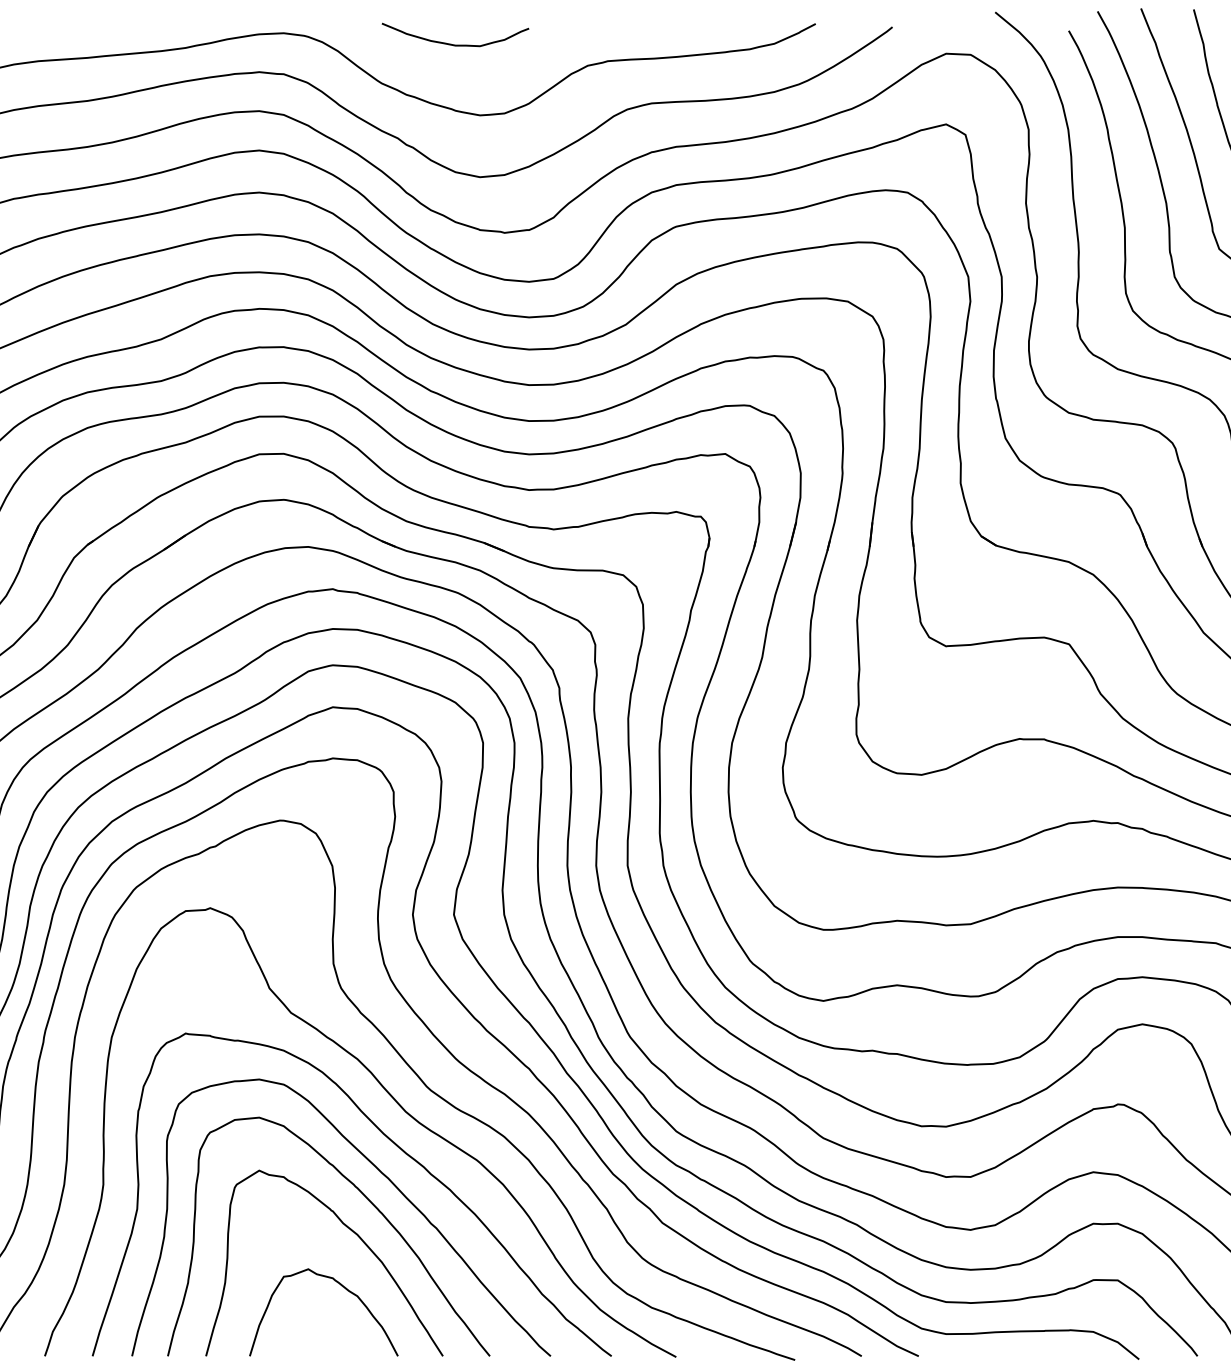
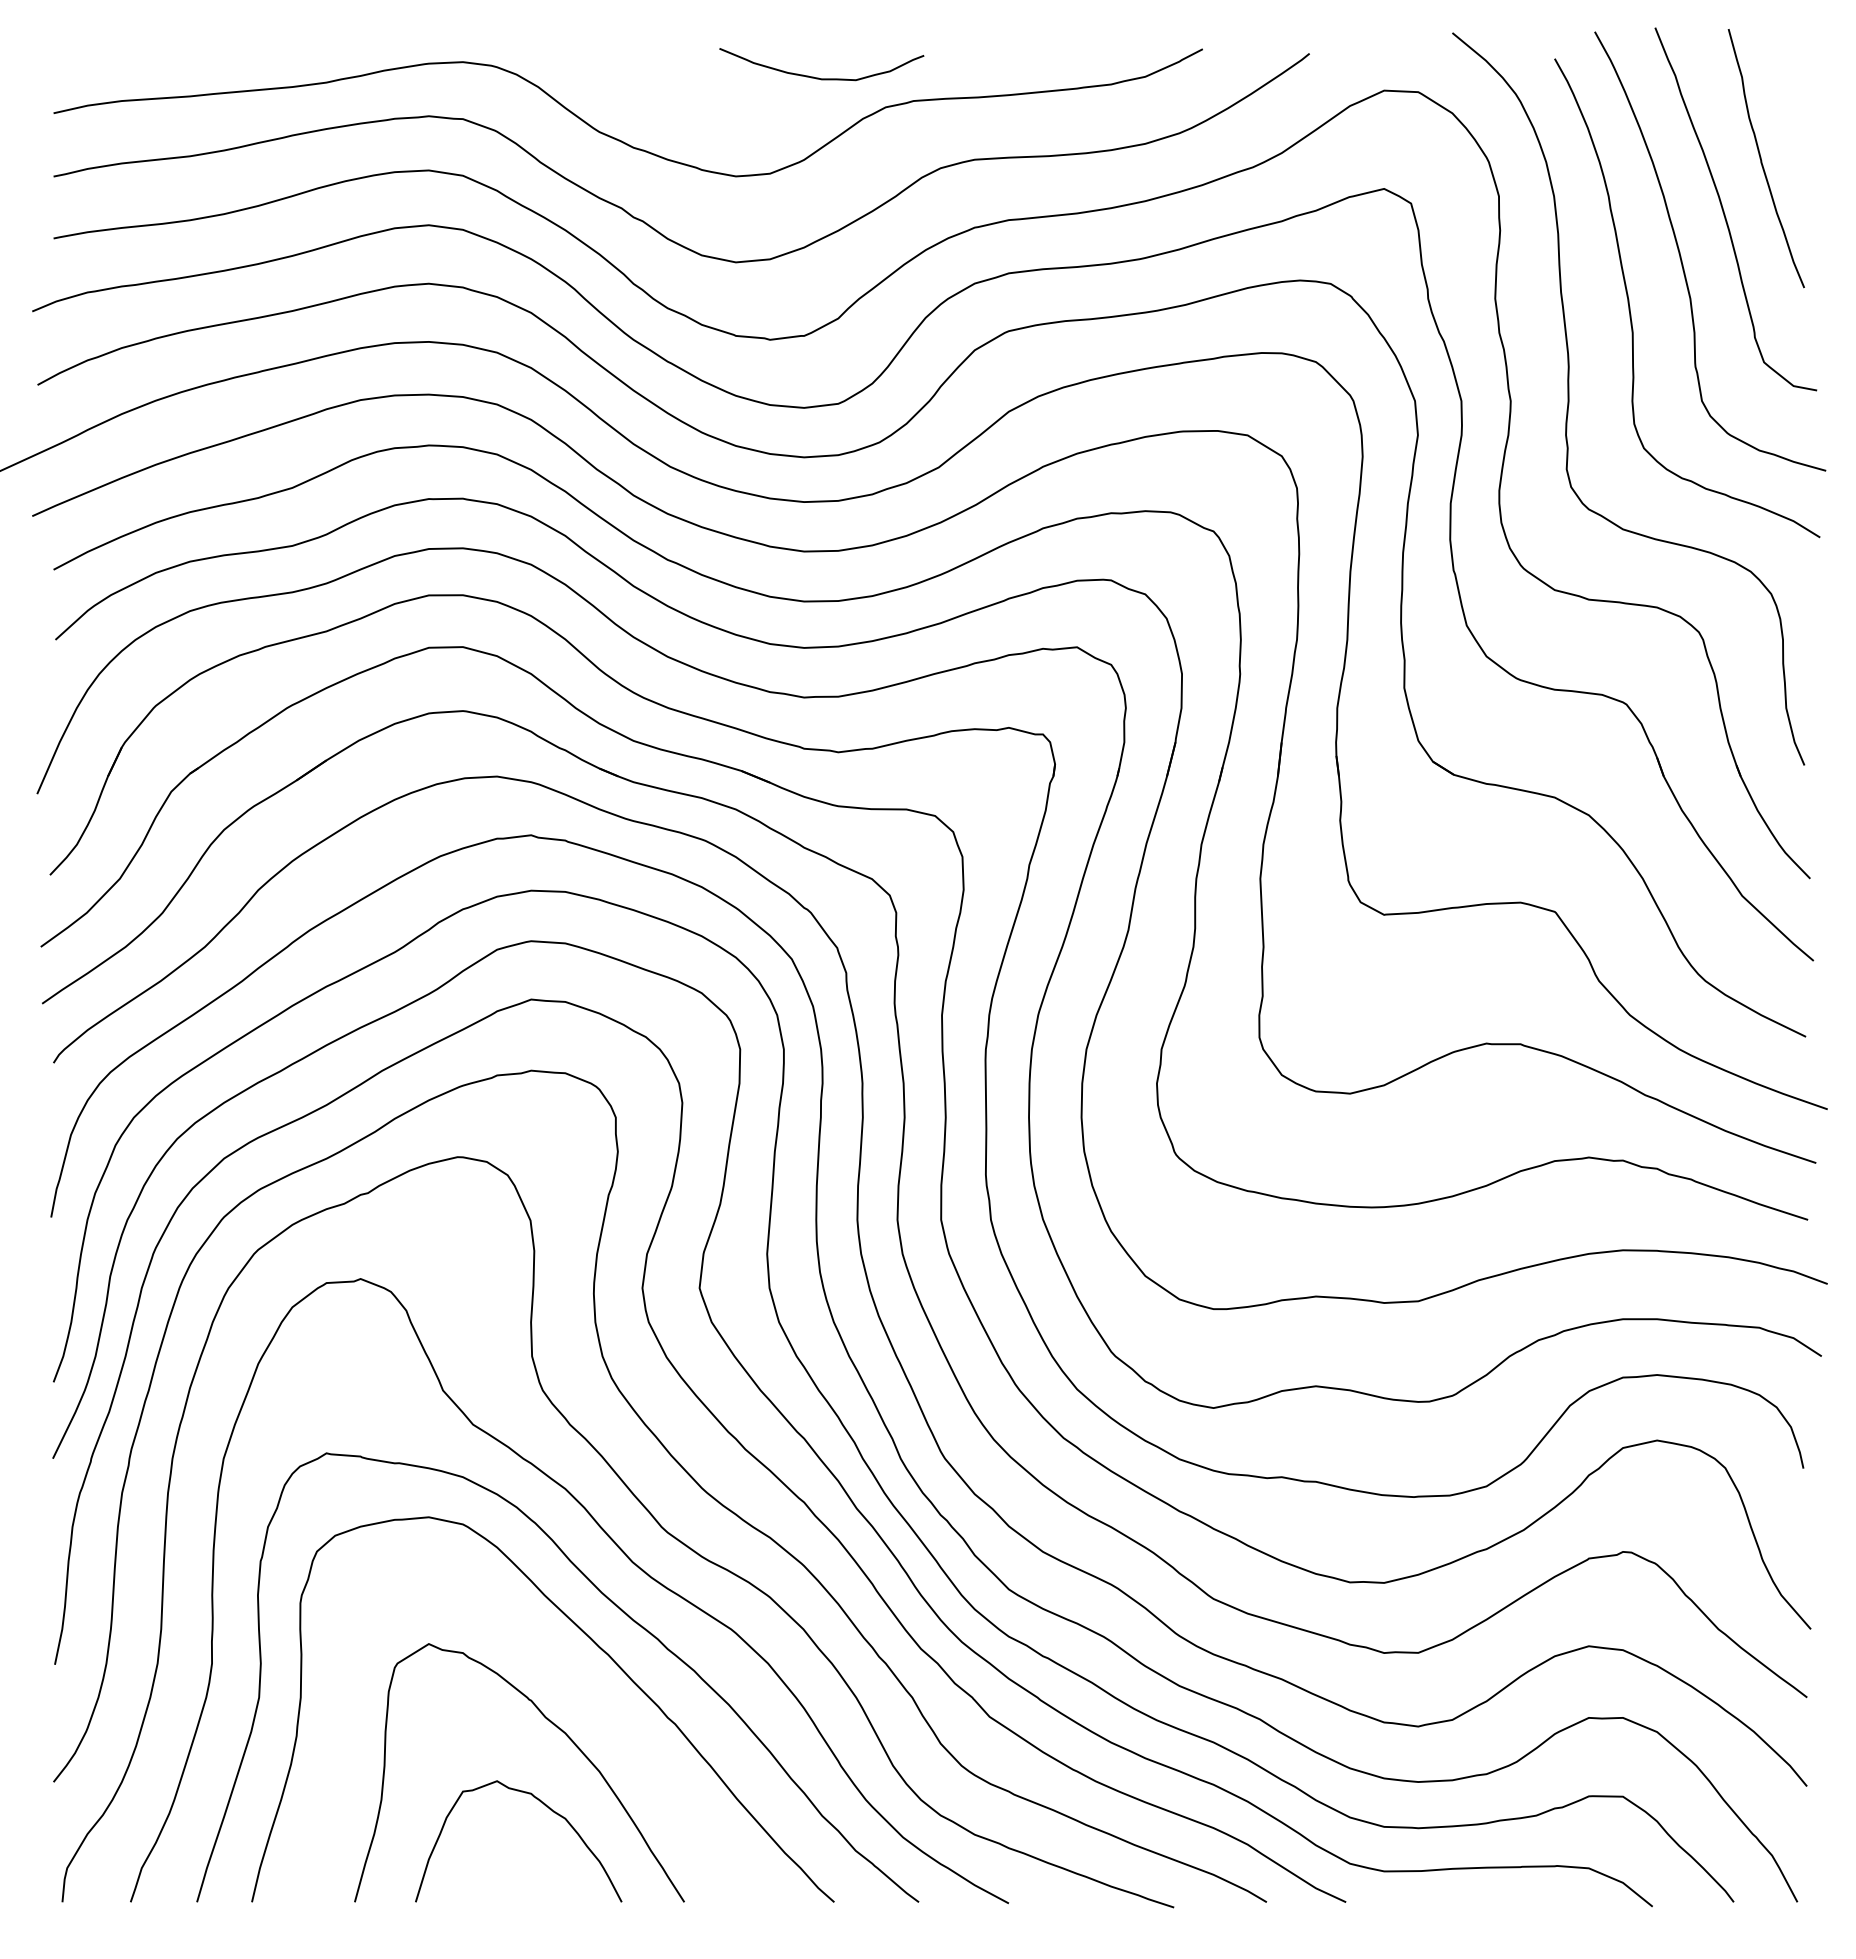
curve: (453, 44) -> (818, 77), moved
curve: (366, 1198) -> (577, 1682), removed

